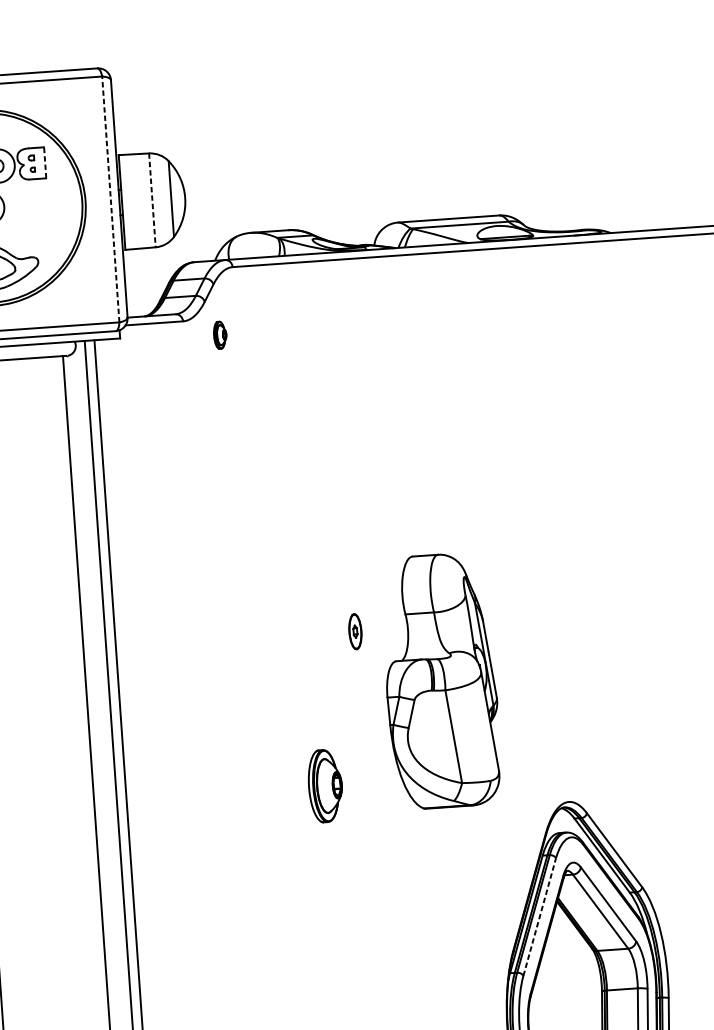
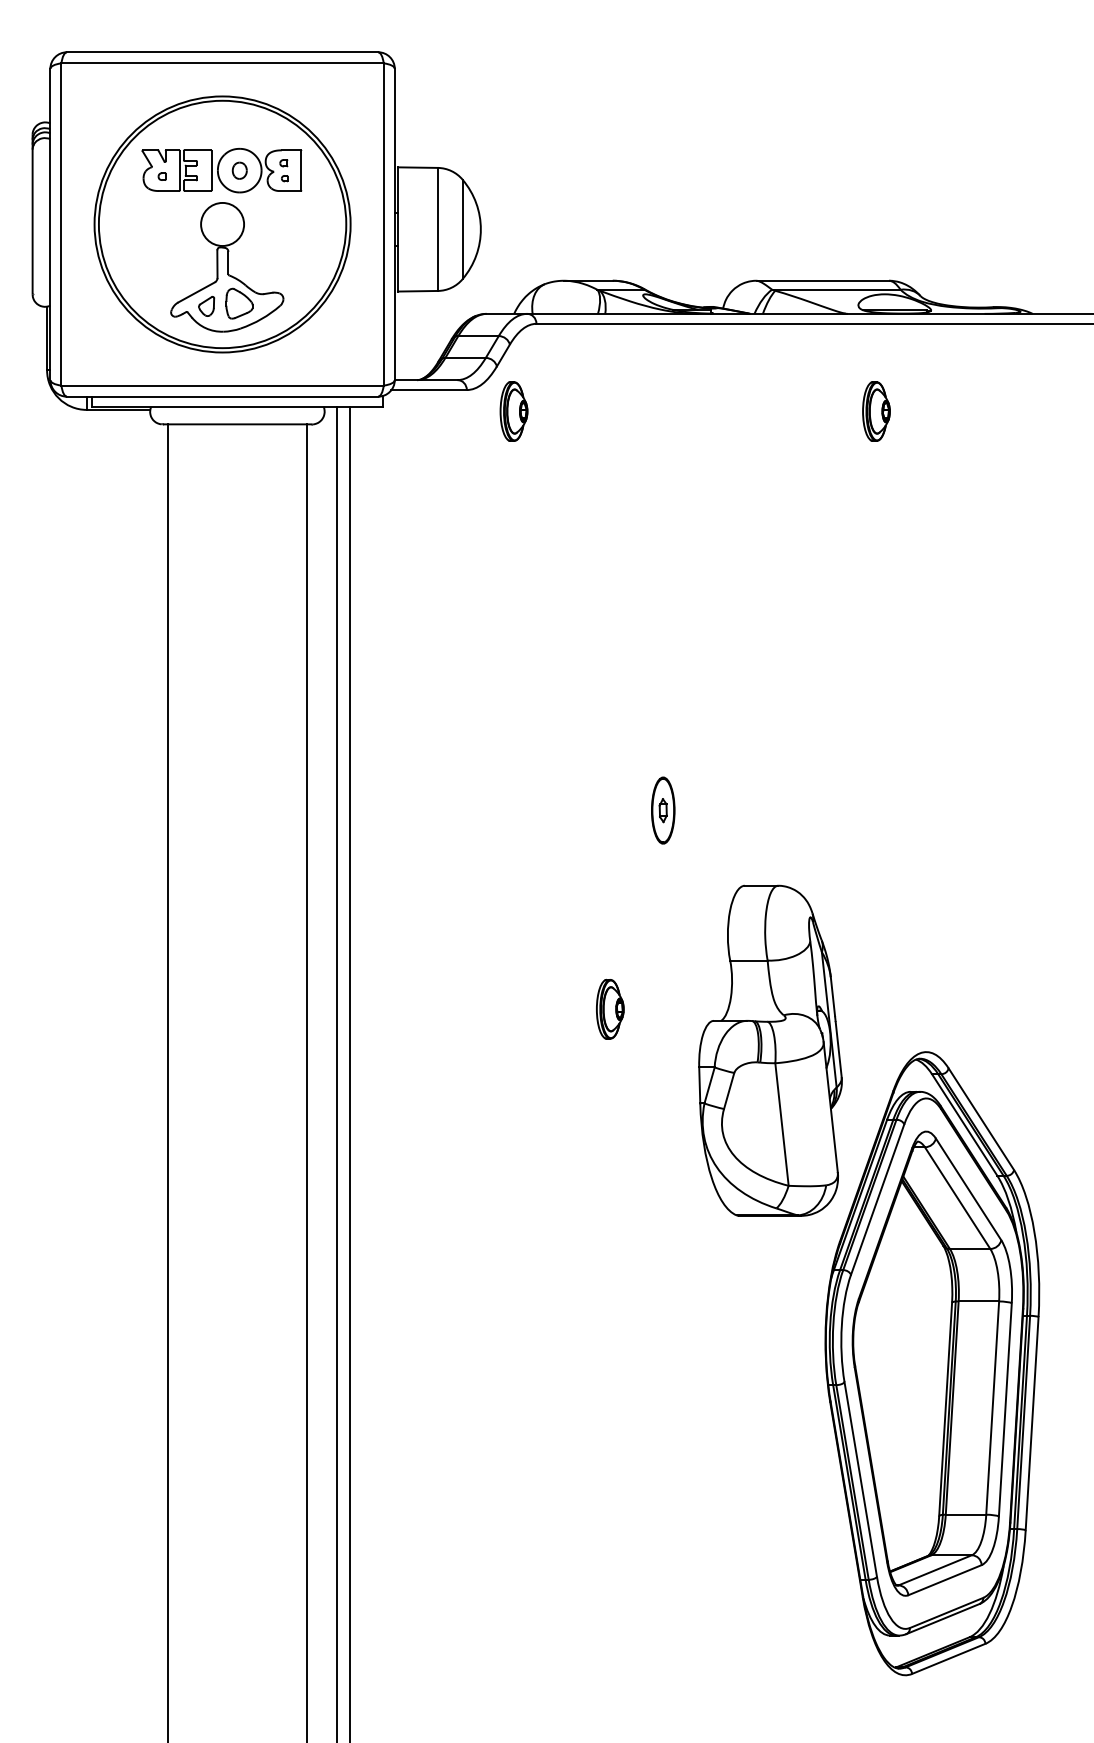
line: (45, 162) -> (301, 170), dashed -> solid
line: (110, 198) -> (383, 223), dashed -> solid
line: (152, 200) -> (437, 229), dashed -> solid
part: (496, 315) -> (876, 411), added
part: (219, 335) -> (513, 411), size x1.67
part: (355, 631) -> (663, 810), size x1.43
part: (441, 680) -> (770, 1050), moved
part: (325, 786) -> (610, 1009), size x0.62
line: (539, 917) -> (877, 1199), dashed -> solid

